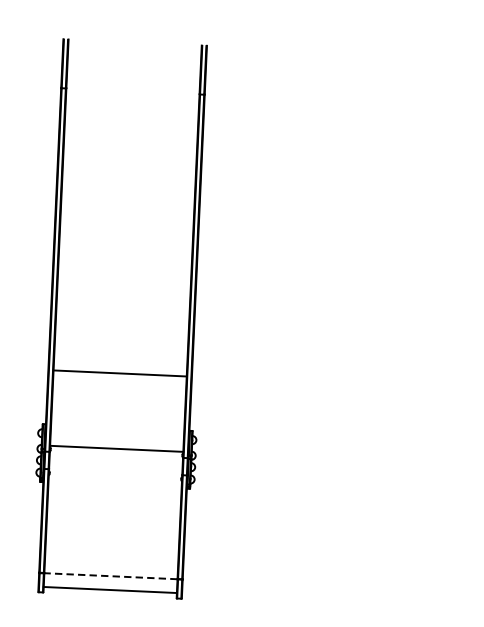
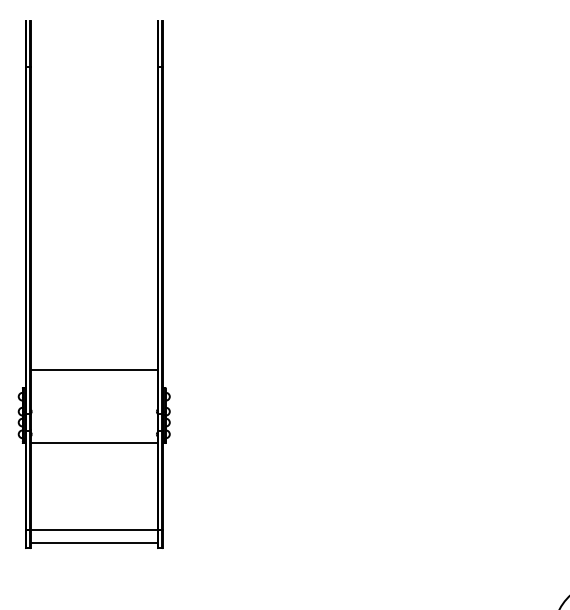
line: (119, 373) -> (93, 370), moved
line: (115, 448) -> (93, 443), moved
line: (111, 575) -> (94, 529), dashed -> solid

